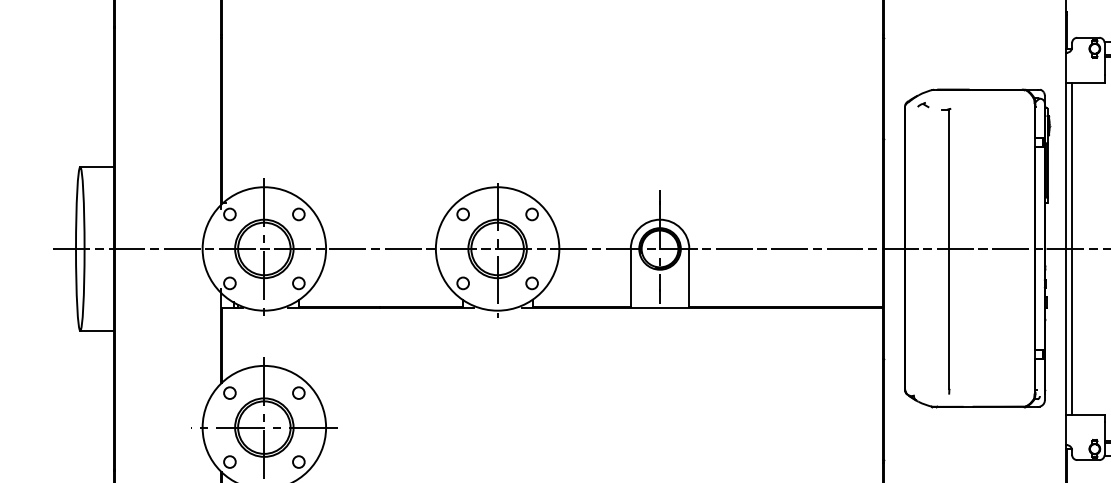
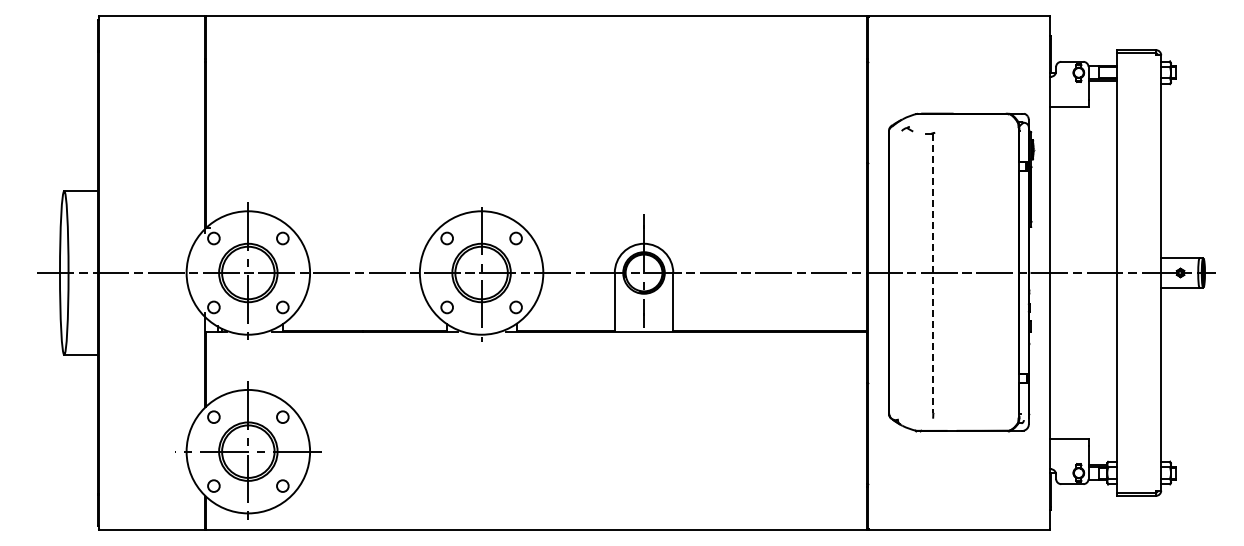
line: (1072, 248) -> (1056, 272), removed
line: (949, 249) -> (933, 273), solid -> dashed

